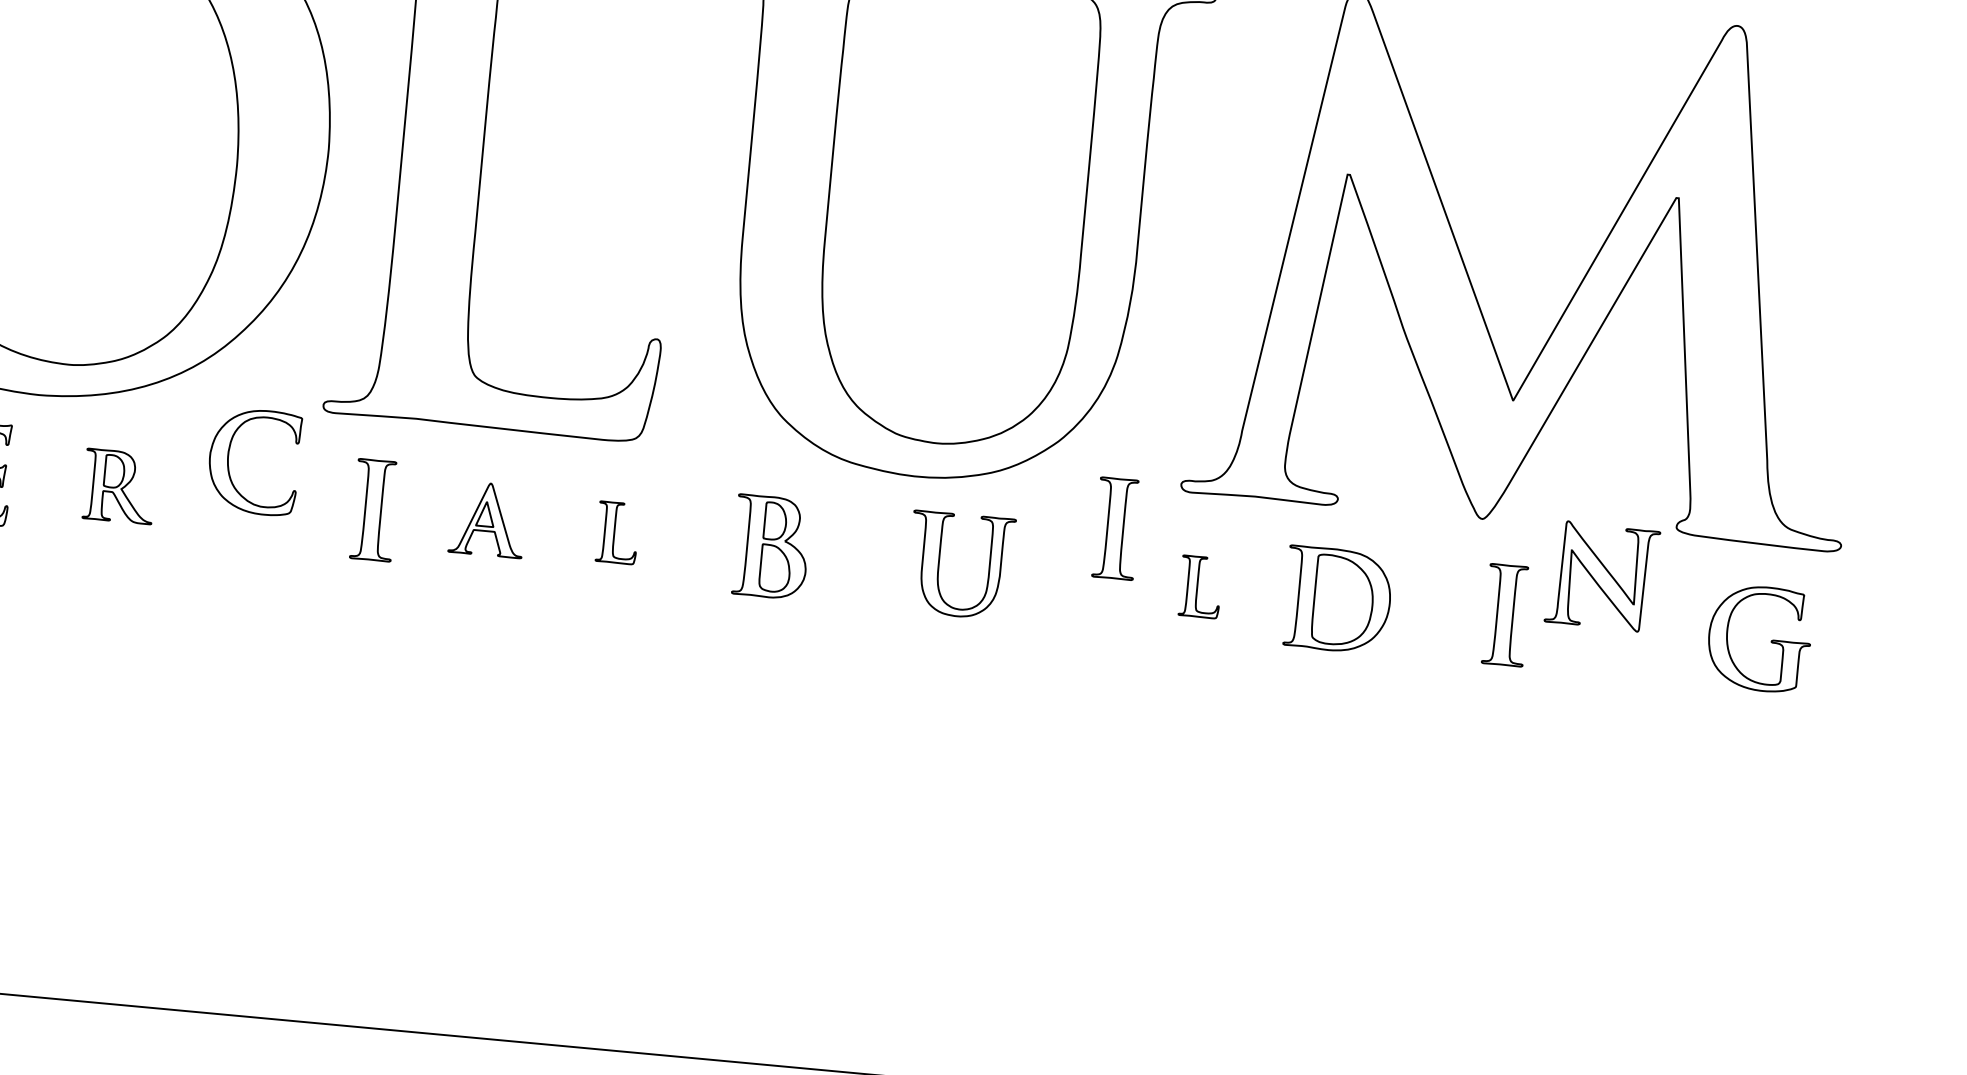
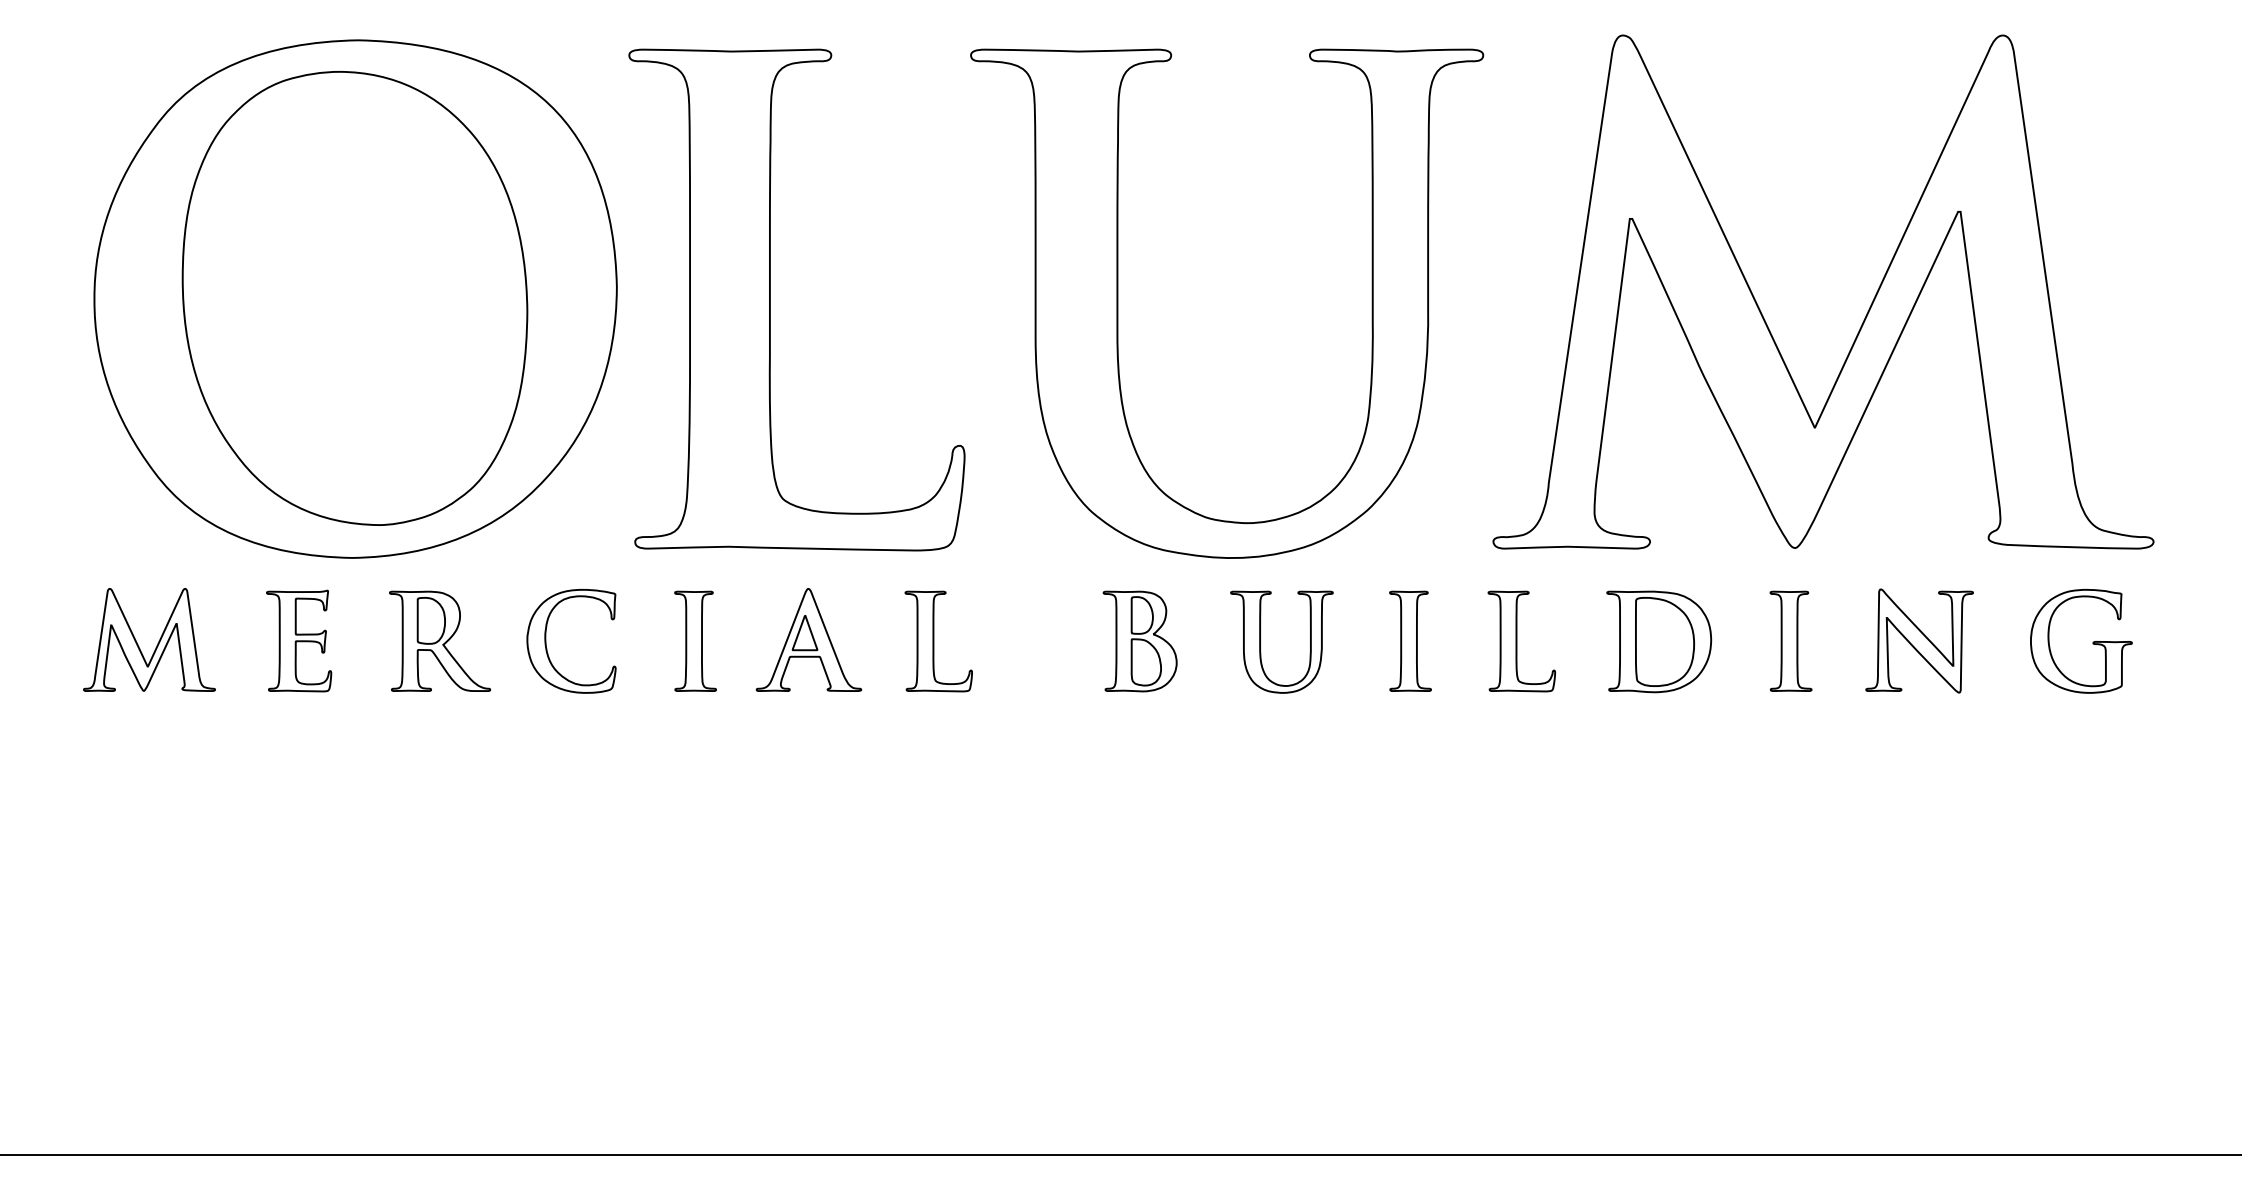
part: (229, 458) -> (546, 640), moved
part: (119, 485) -> (440, 640), size x1.43
part: (487, 518) -> (808, 639), size x1.43
part: (1116, 527) -> (1410, 640), moved
part: (617, 532) -> (938, 641), size x1.67
part: (770, 547) -> (1139, 641), moved
part: (1602, 575) -> (1919, 640), moved
part: (1200, 587) -> (1521, 641), size x1.67
part: (1506, 614) -> (1790, 640), moved

